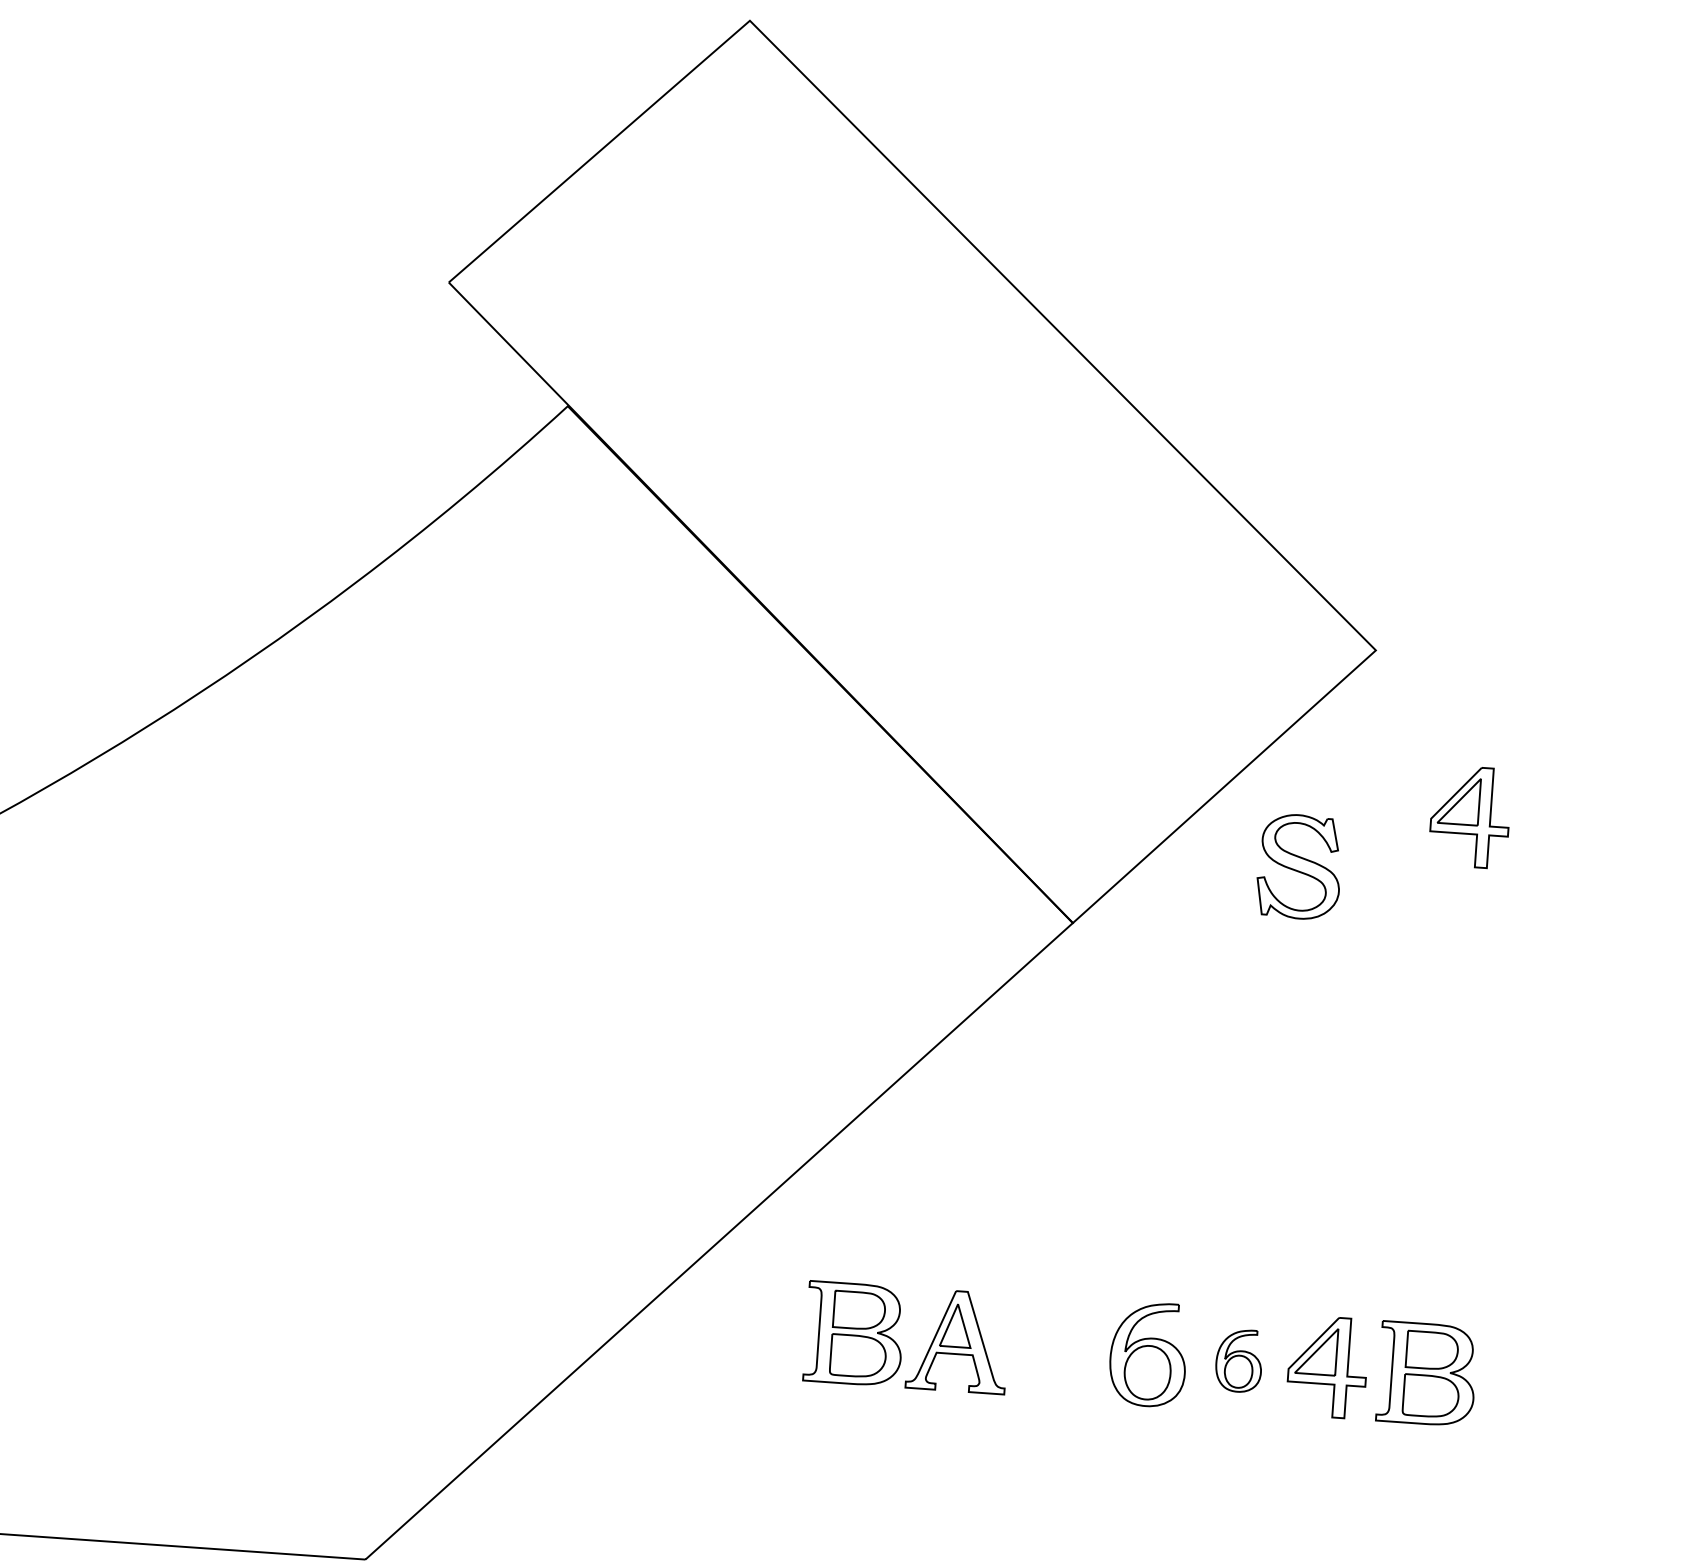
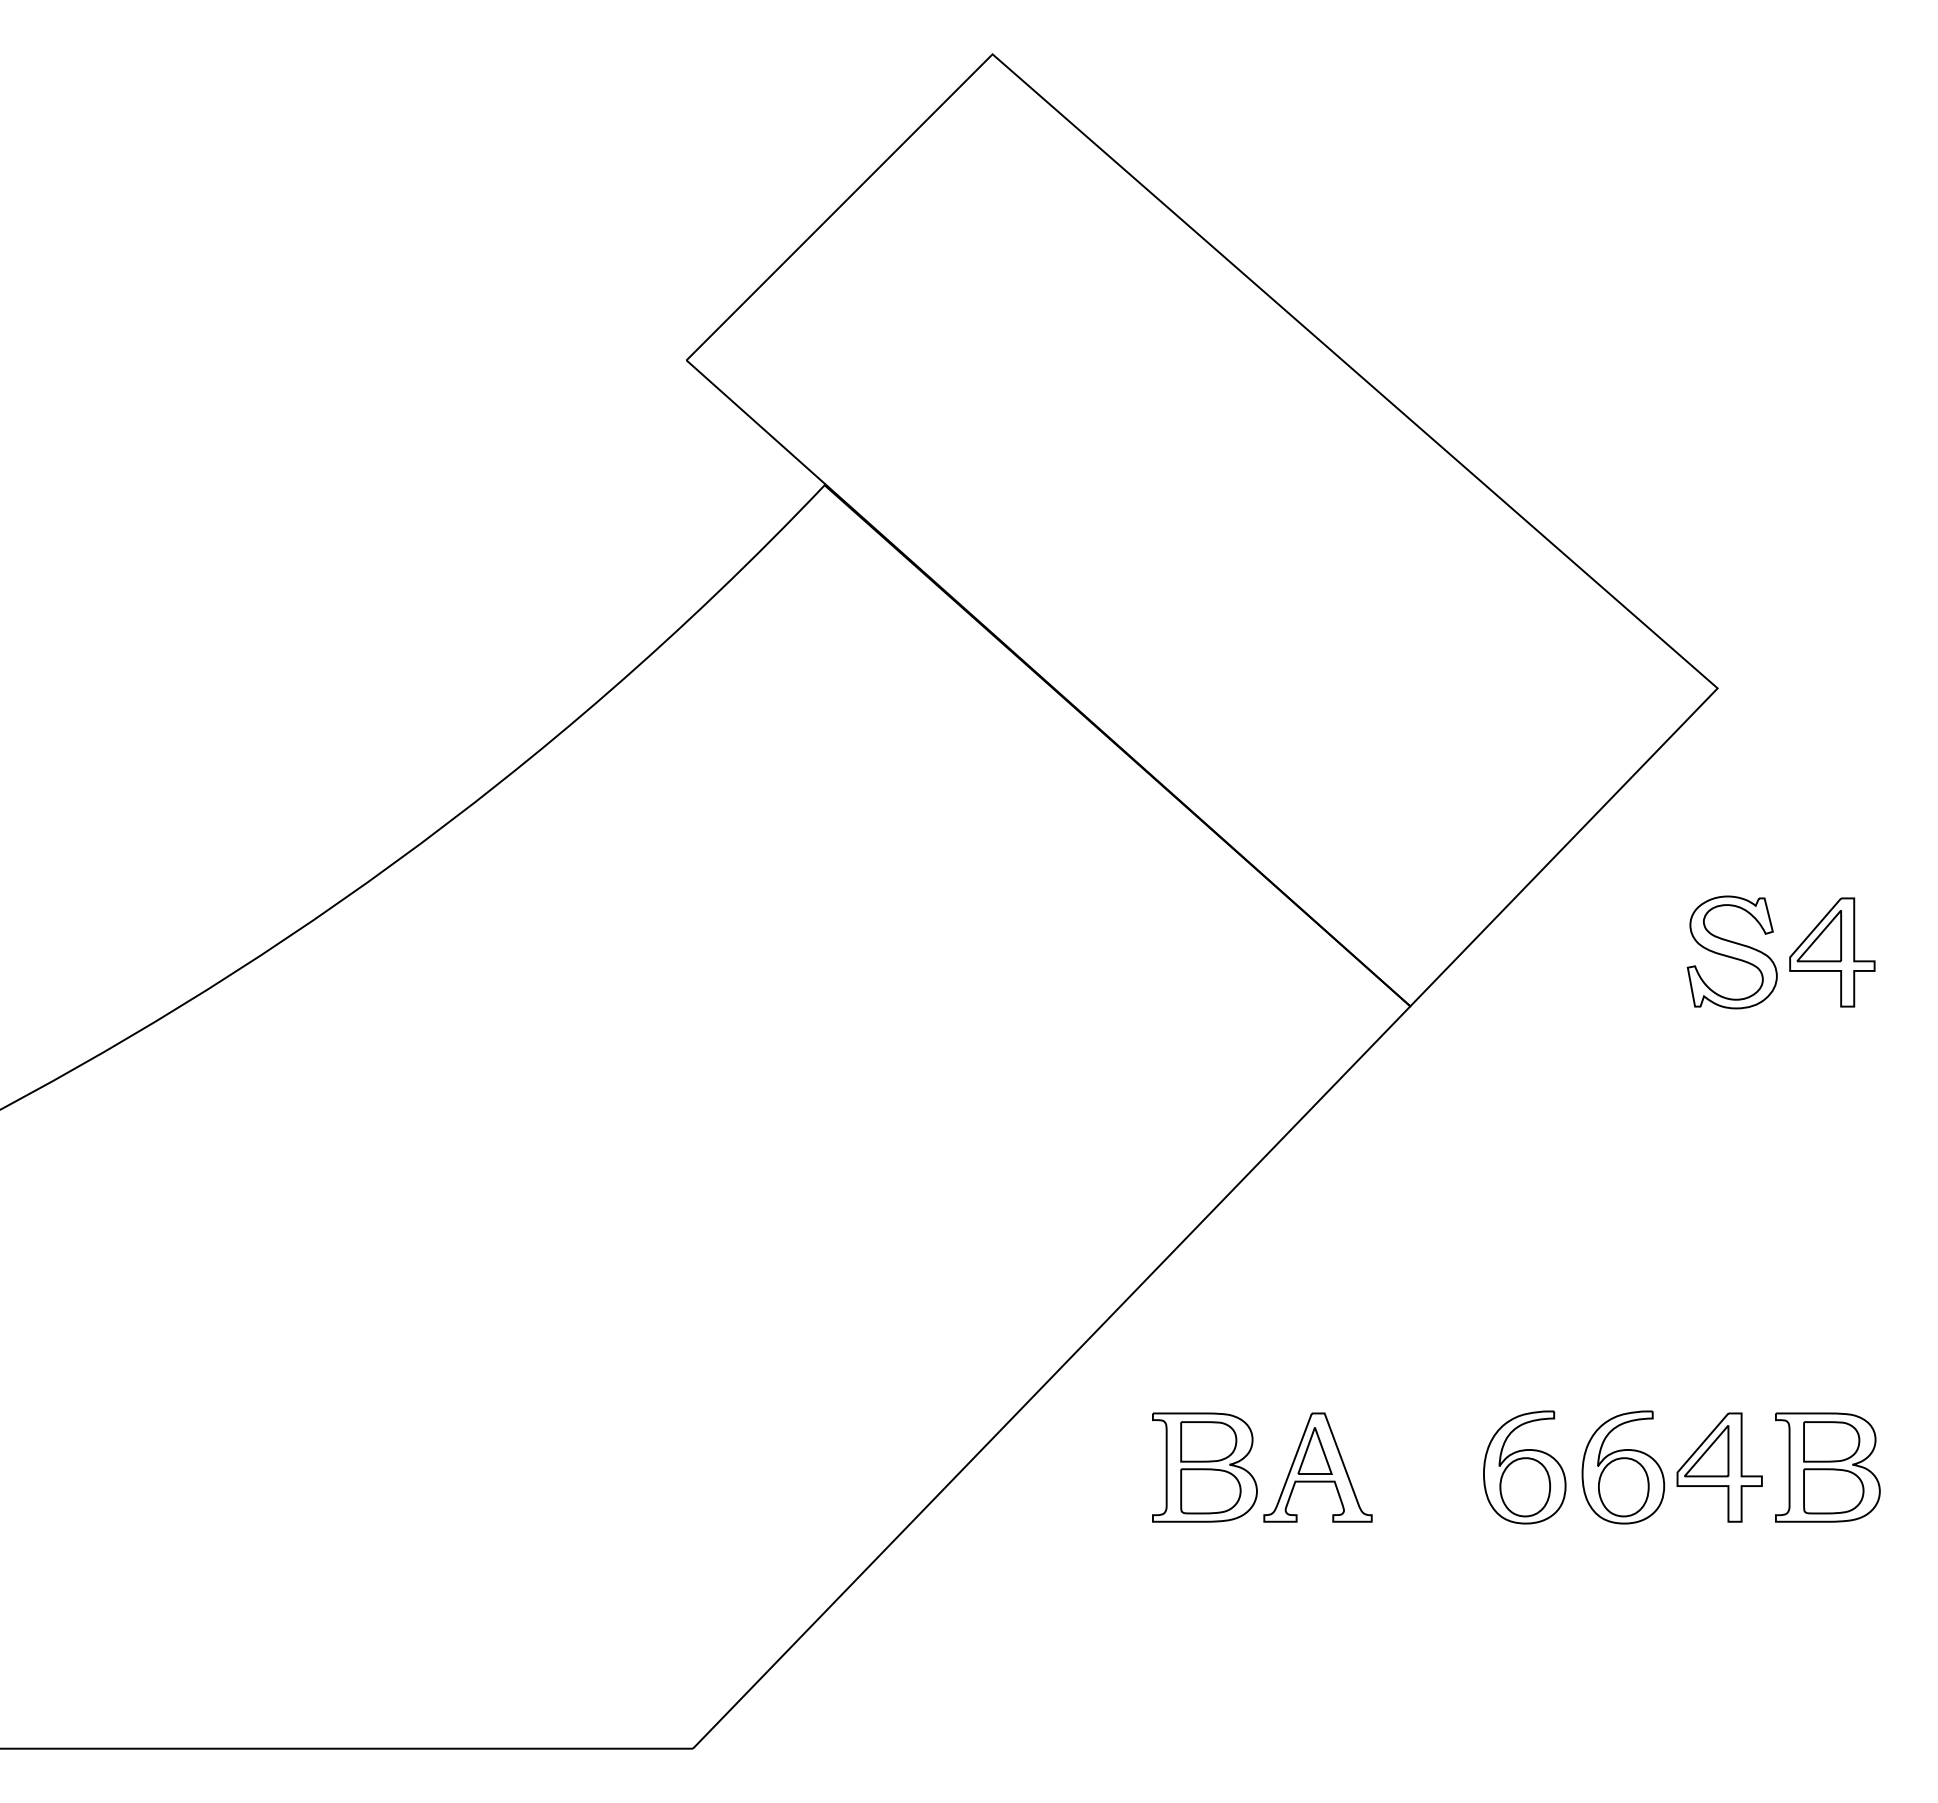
part: (1470, 817) -> (1832, 952), moved
part: (1298, 866) -> (1731, 952), moved
part: (1239, 1360) -> (1623, 1467), size x1.67

